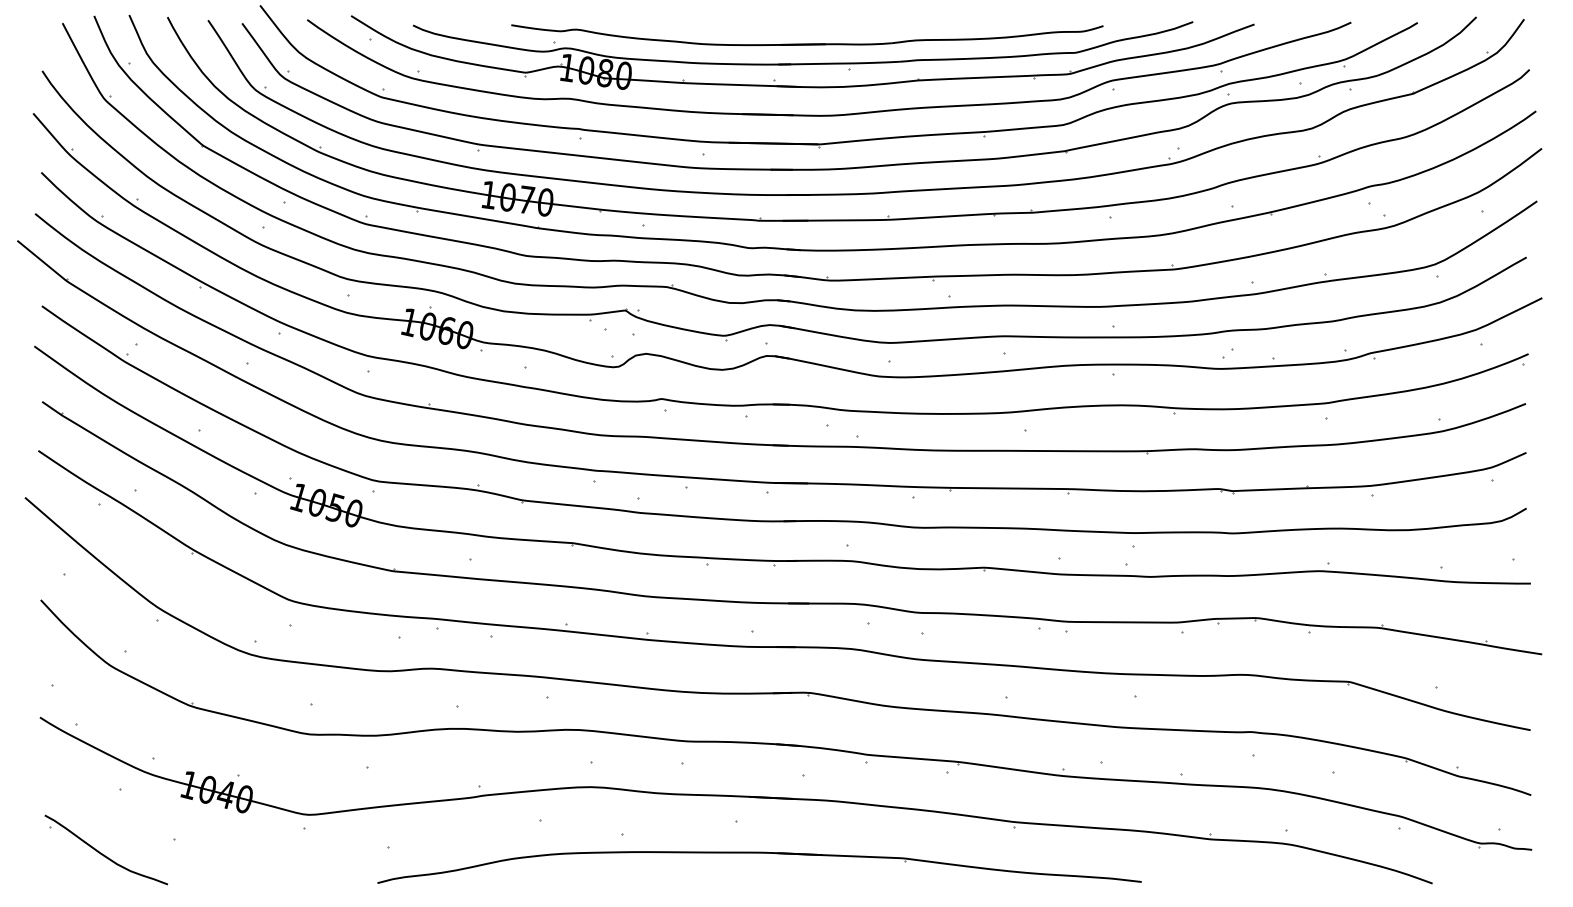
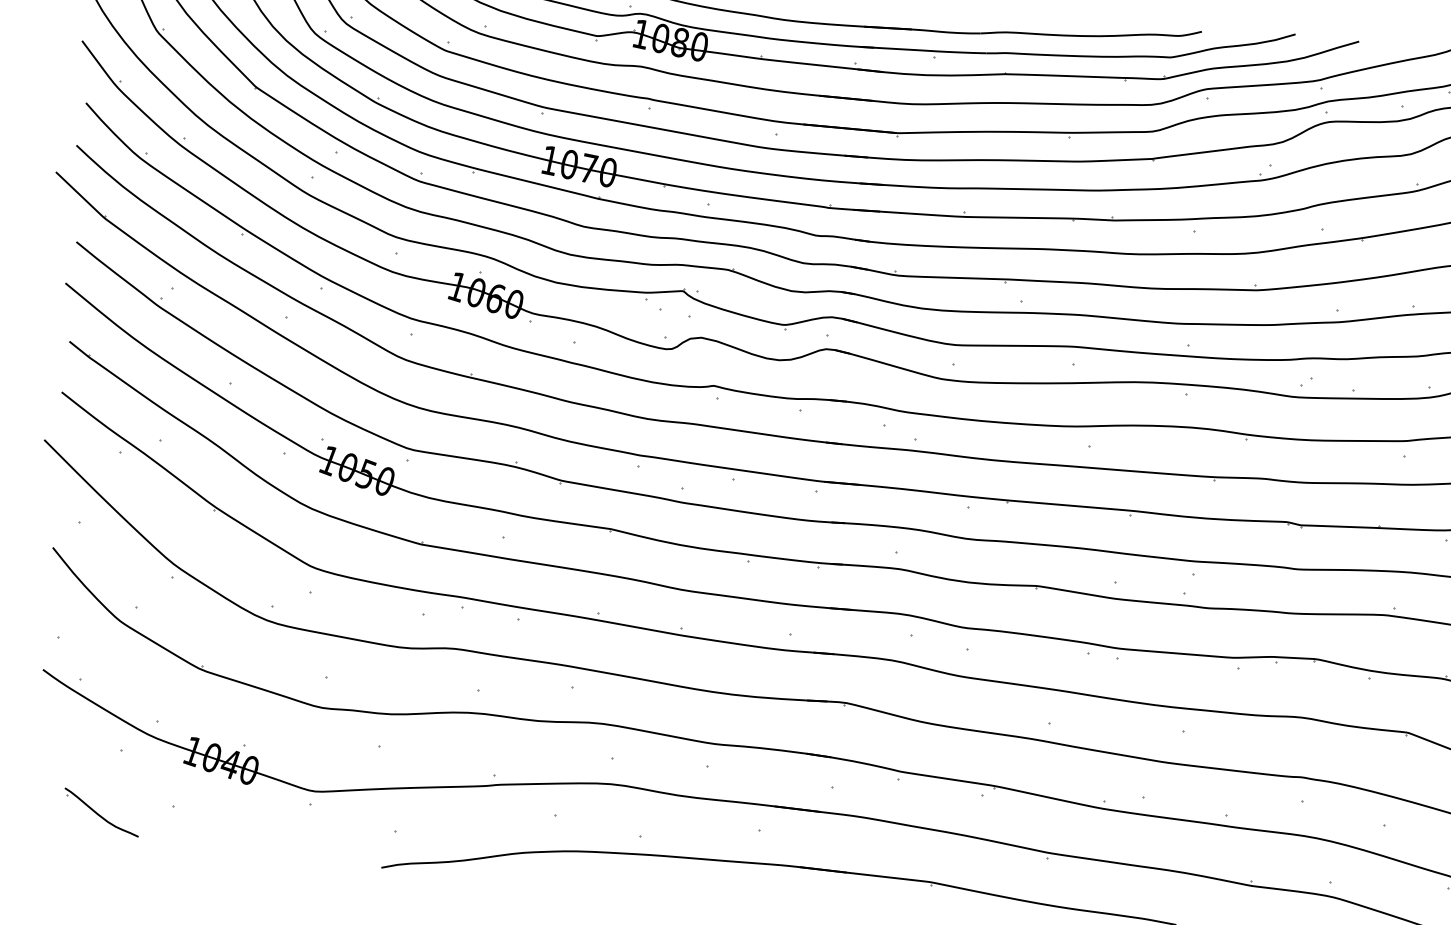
part: (105, 849) -> (101, 811), size x0.6

